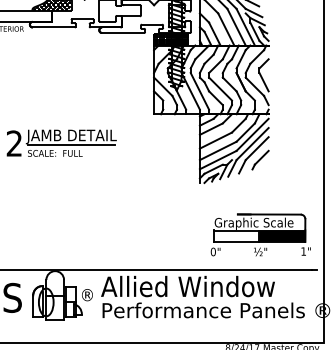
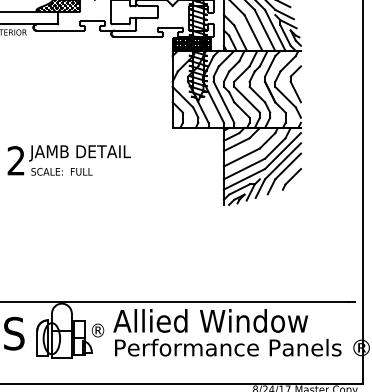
line: (71, 145) -> (80, 162), removed
part: (260, 234) -> (291, 262), removed

